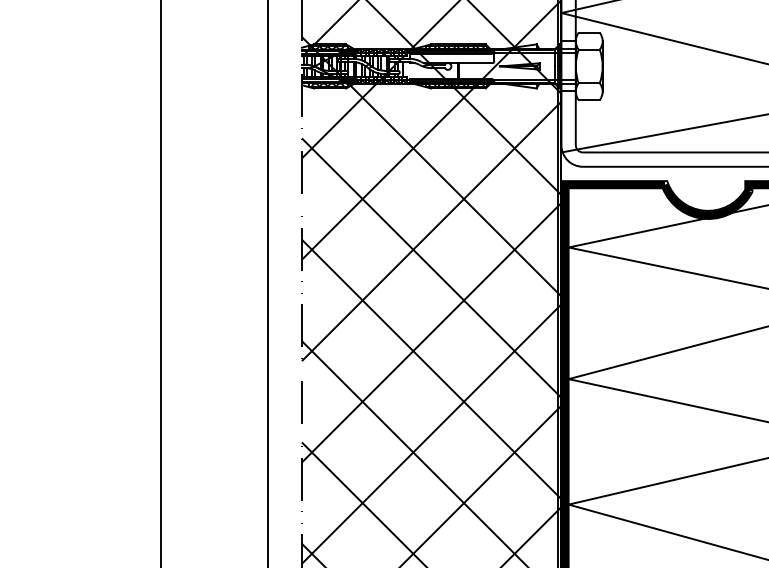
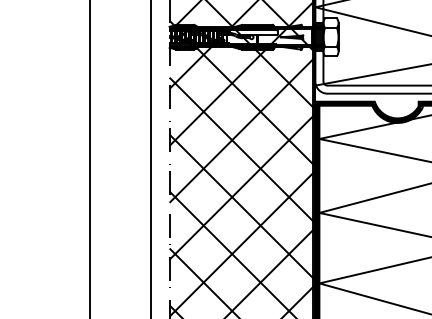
hatch: (568, 65) -> (319, 36), added

